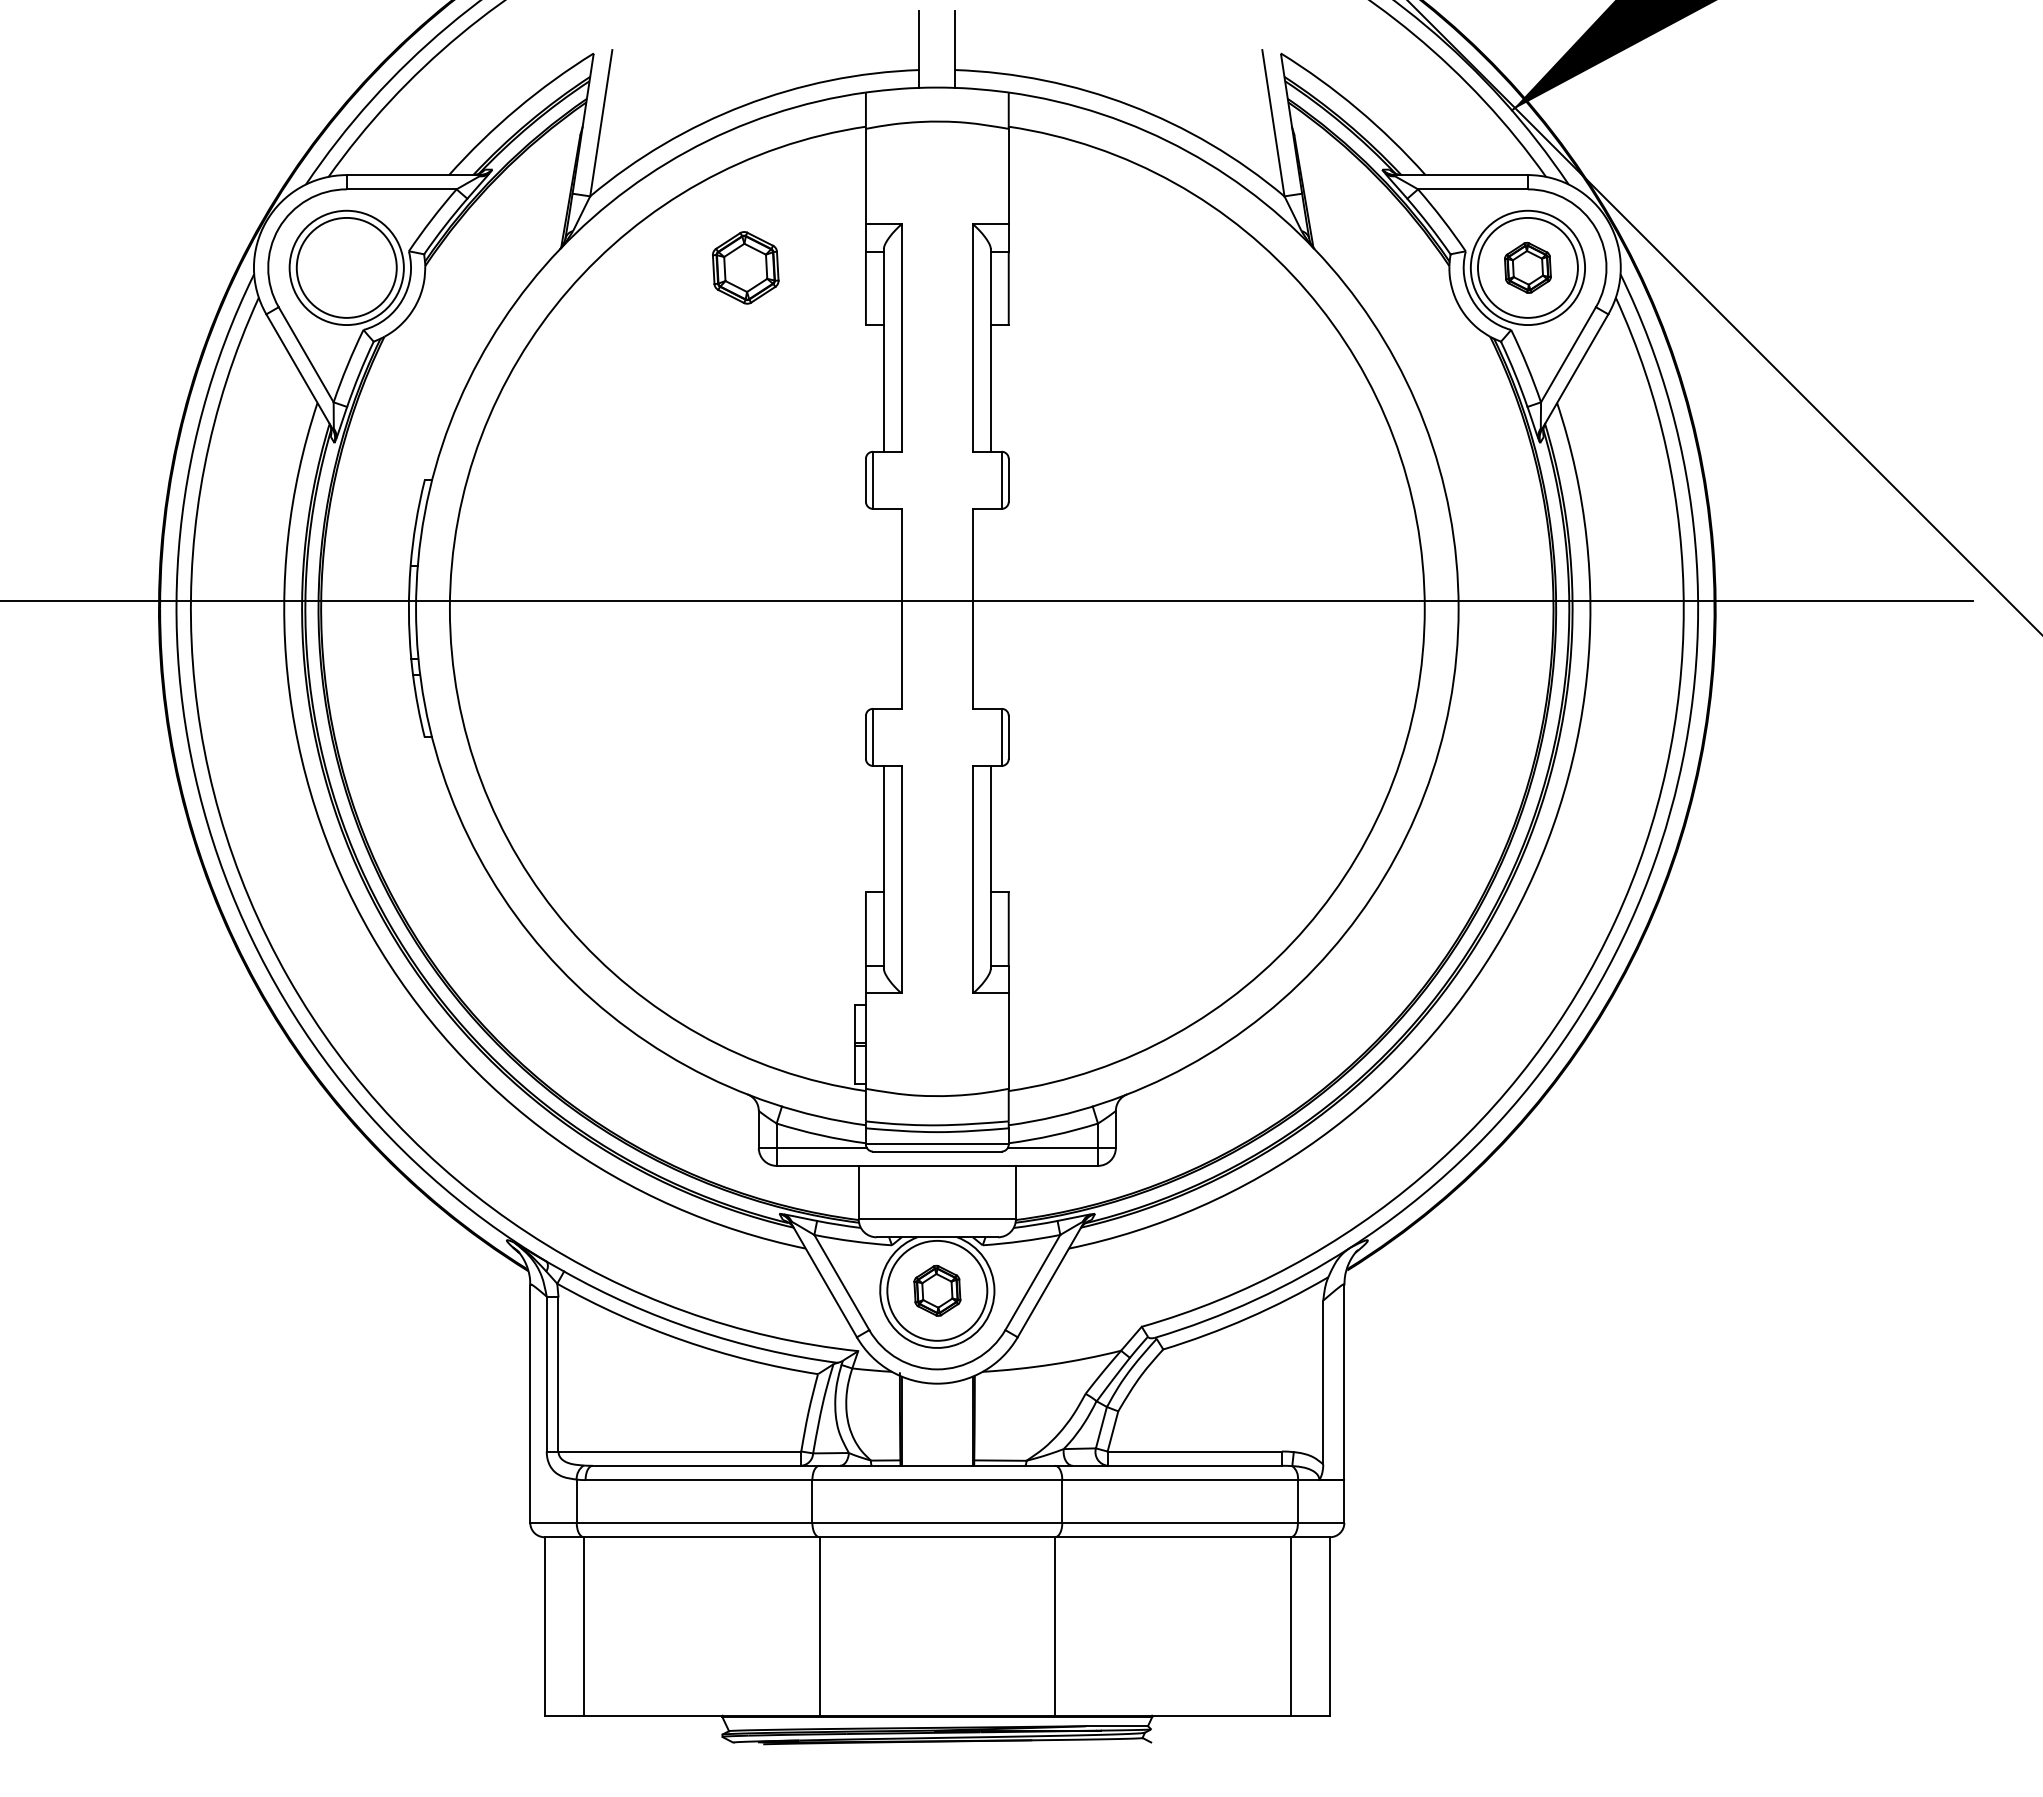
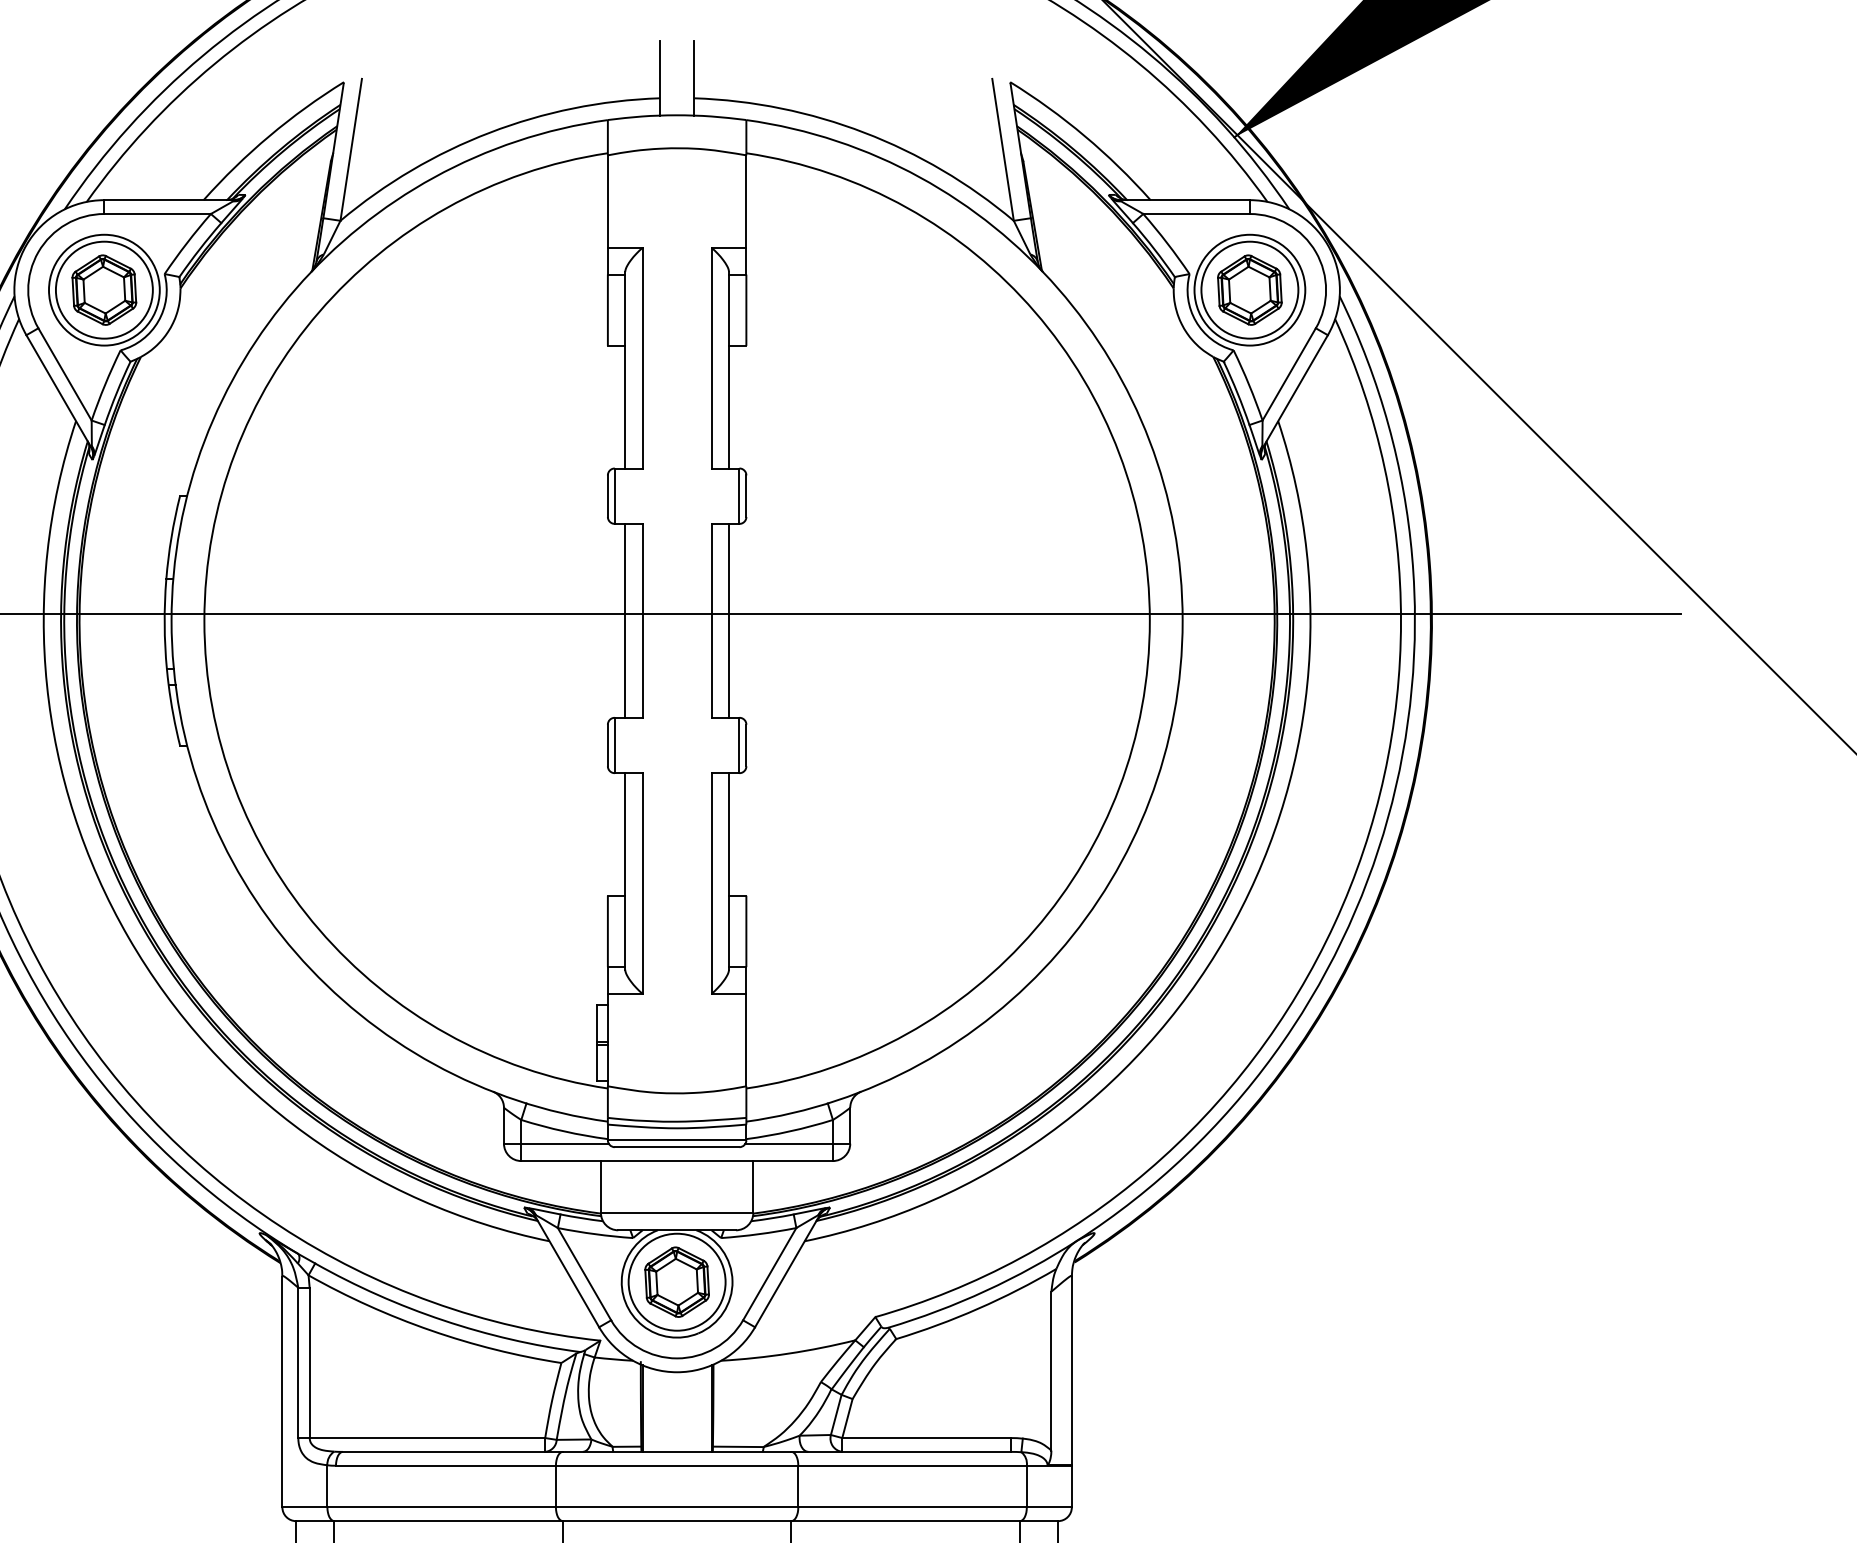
part: (745, 267) -> (104, 289), moved
part: (1527, 267) -> (1249, 289), size x1.43
line: (883, 608) -> (624, 620), added
line: (990, 608) -> (728, 620), added
part: (937, 1290) -> (677, 1281), size x1.43

